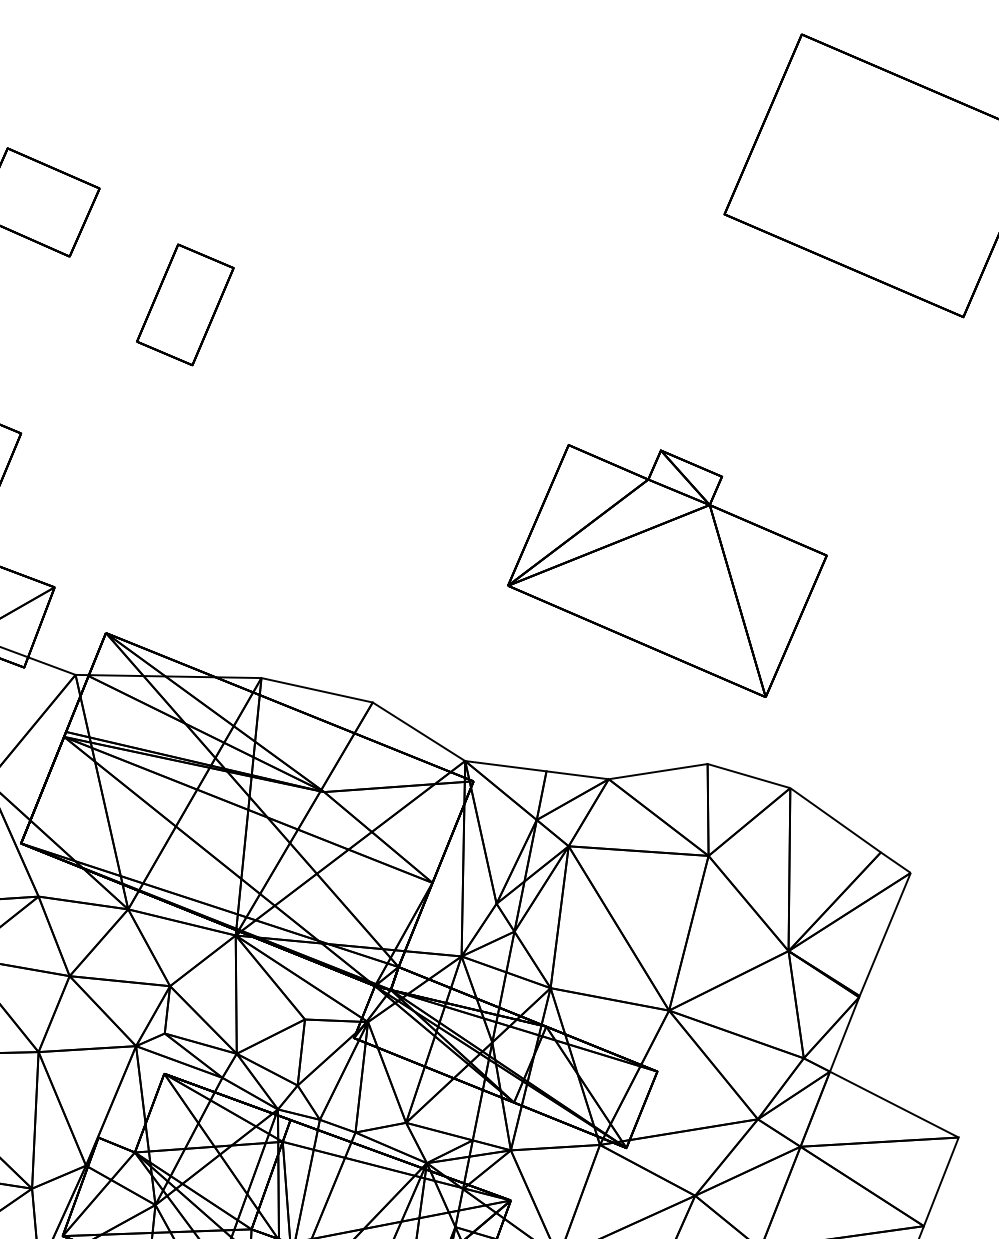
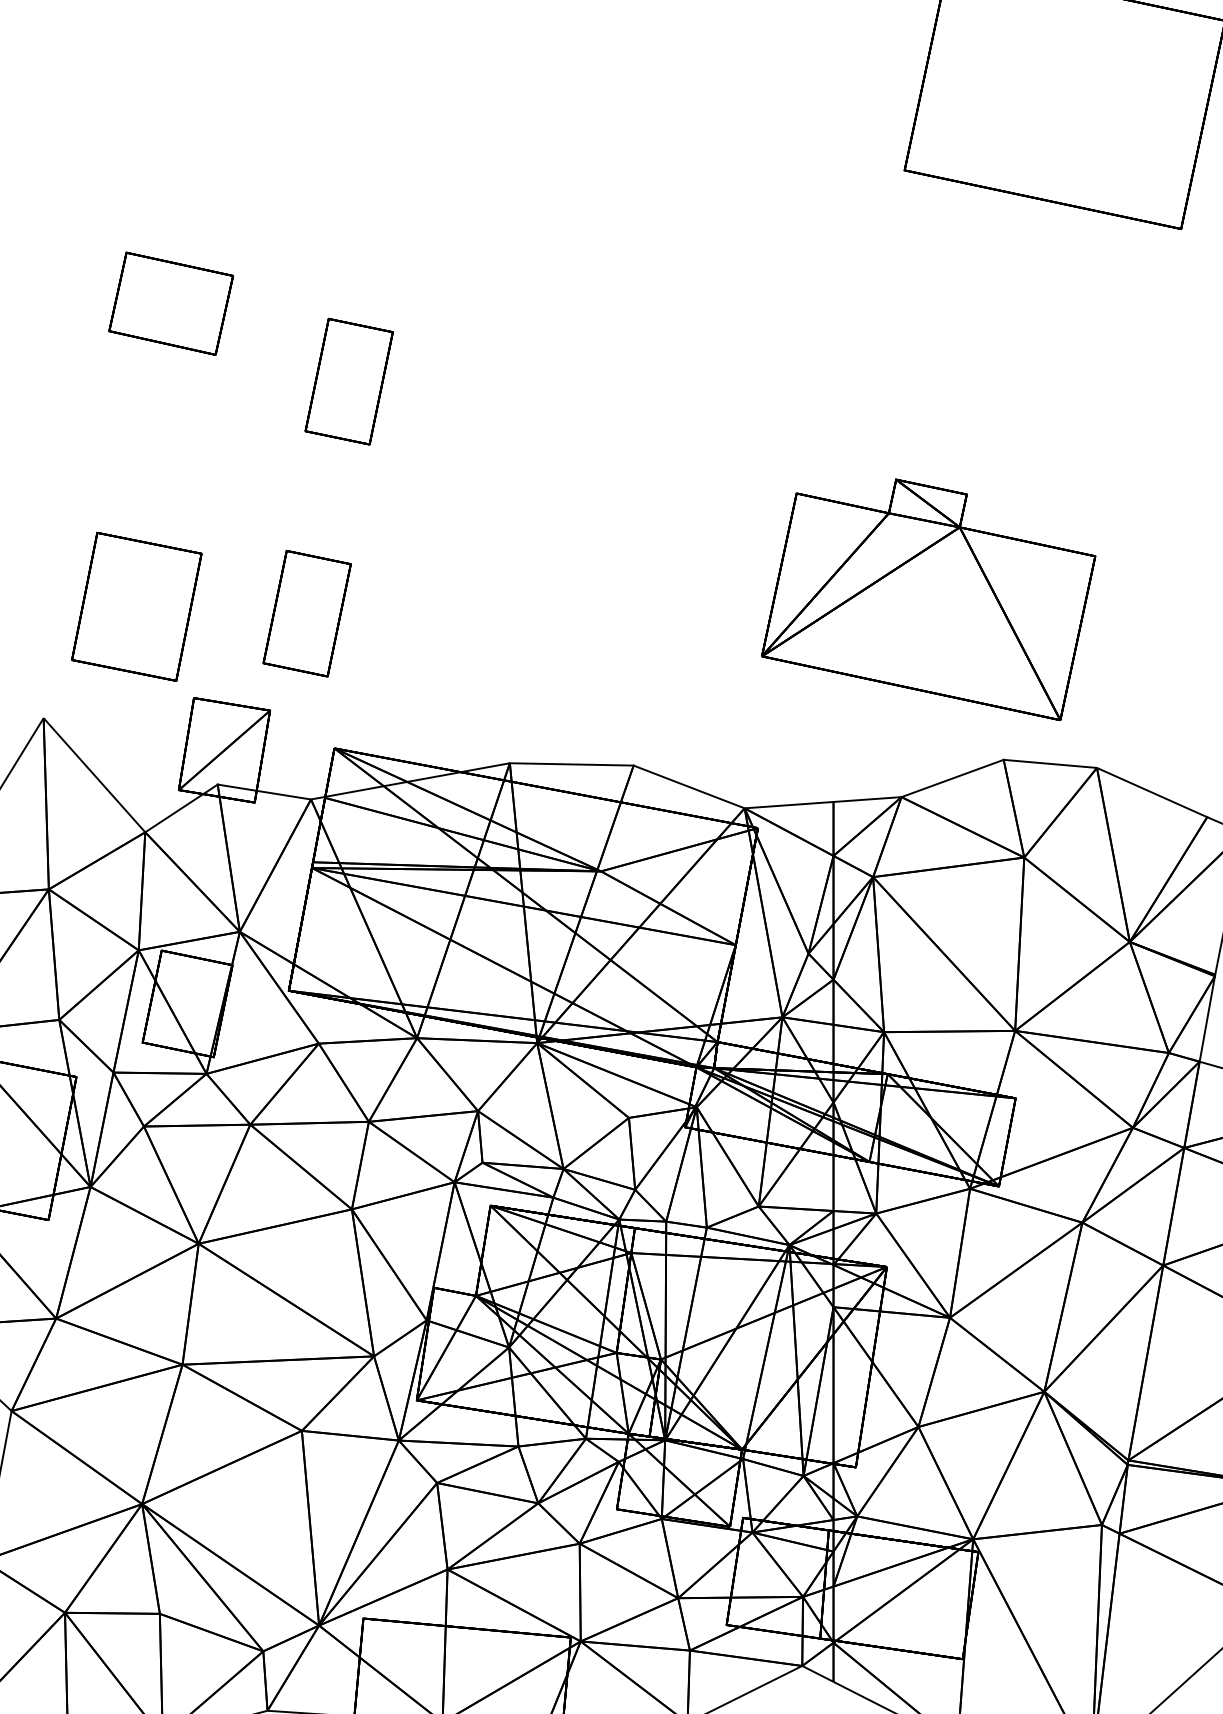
part: (105, 506) -> (306, 613), added
part: (668, 564) -> (928, 599), moved

